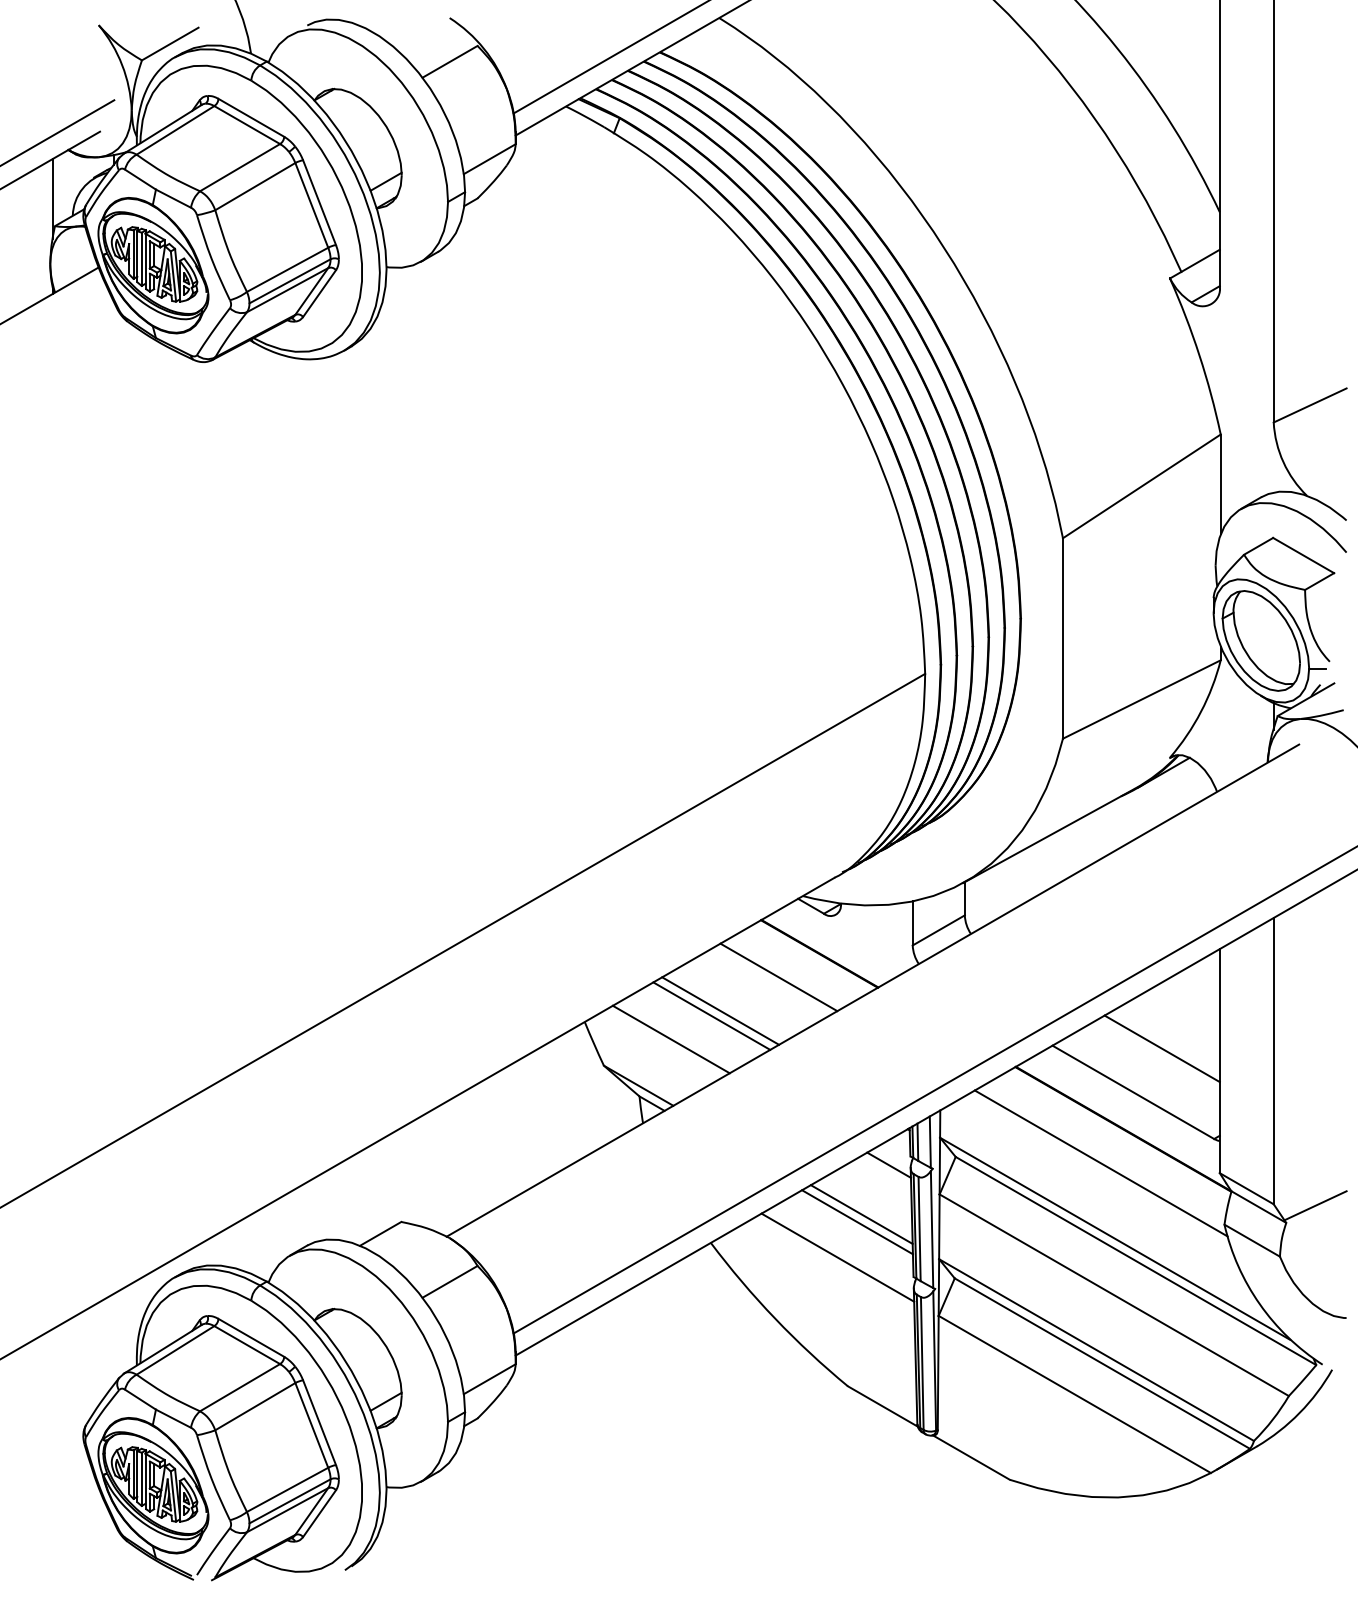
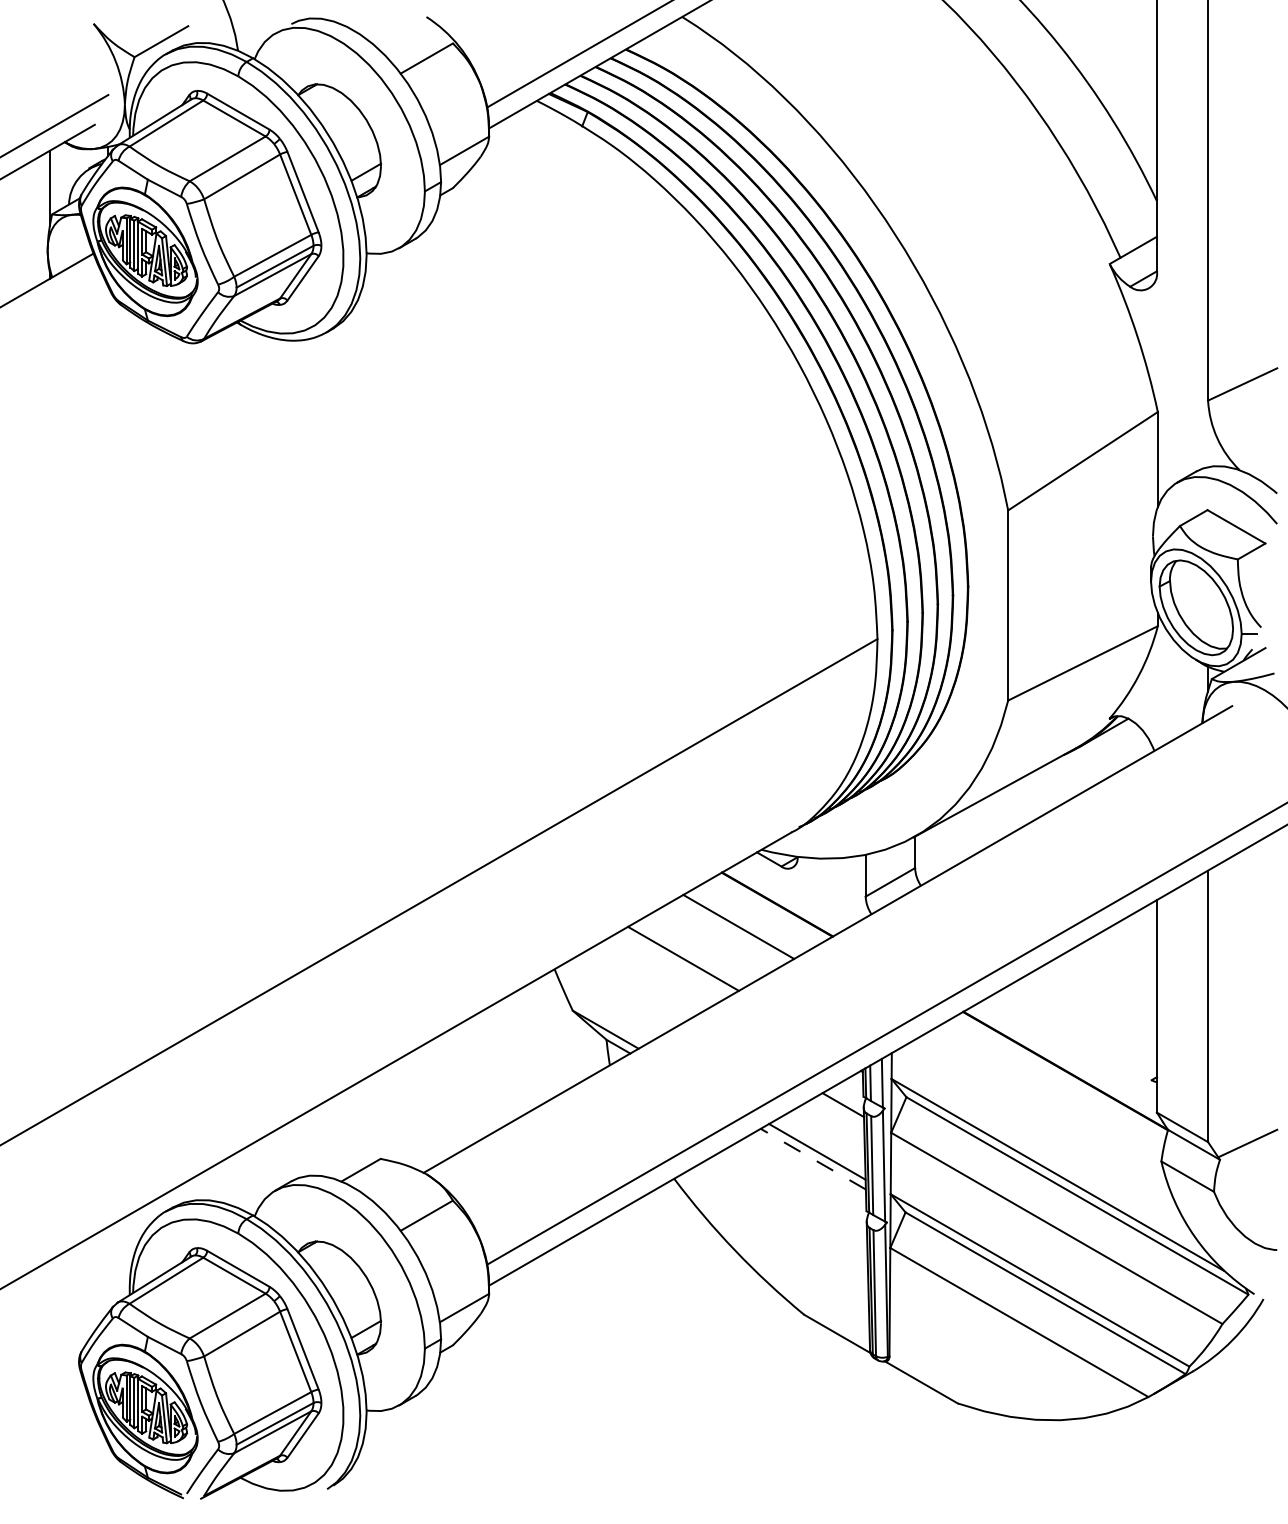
line: (711, 1015) -> (674, 963), removed
line: (671, 1039) -> (636, 985), removed
line: (1161, 1048) -> (1101, 994), removed
line: (1132, 1091) -> (1074, 1035), removed
line: (1101, 1163) -> (1044, 1103), removed
line: (857, 1222) -> (813, 1159), solid -> dashed
line: (837, 1257) -> (794, 1192), removed

